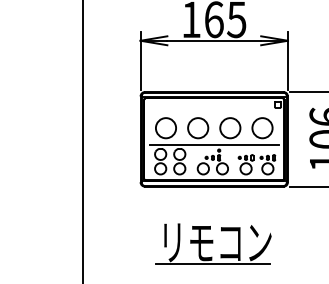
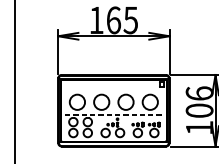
line: (214, 144) -> (114, 114), solid -> dashed

